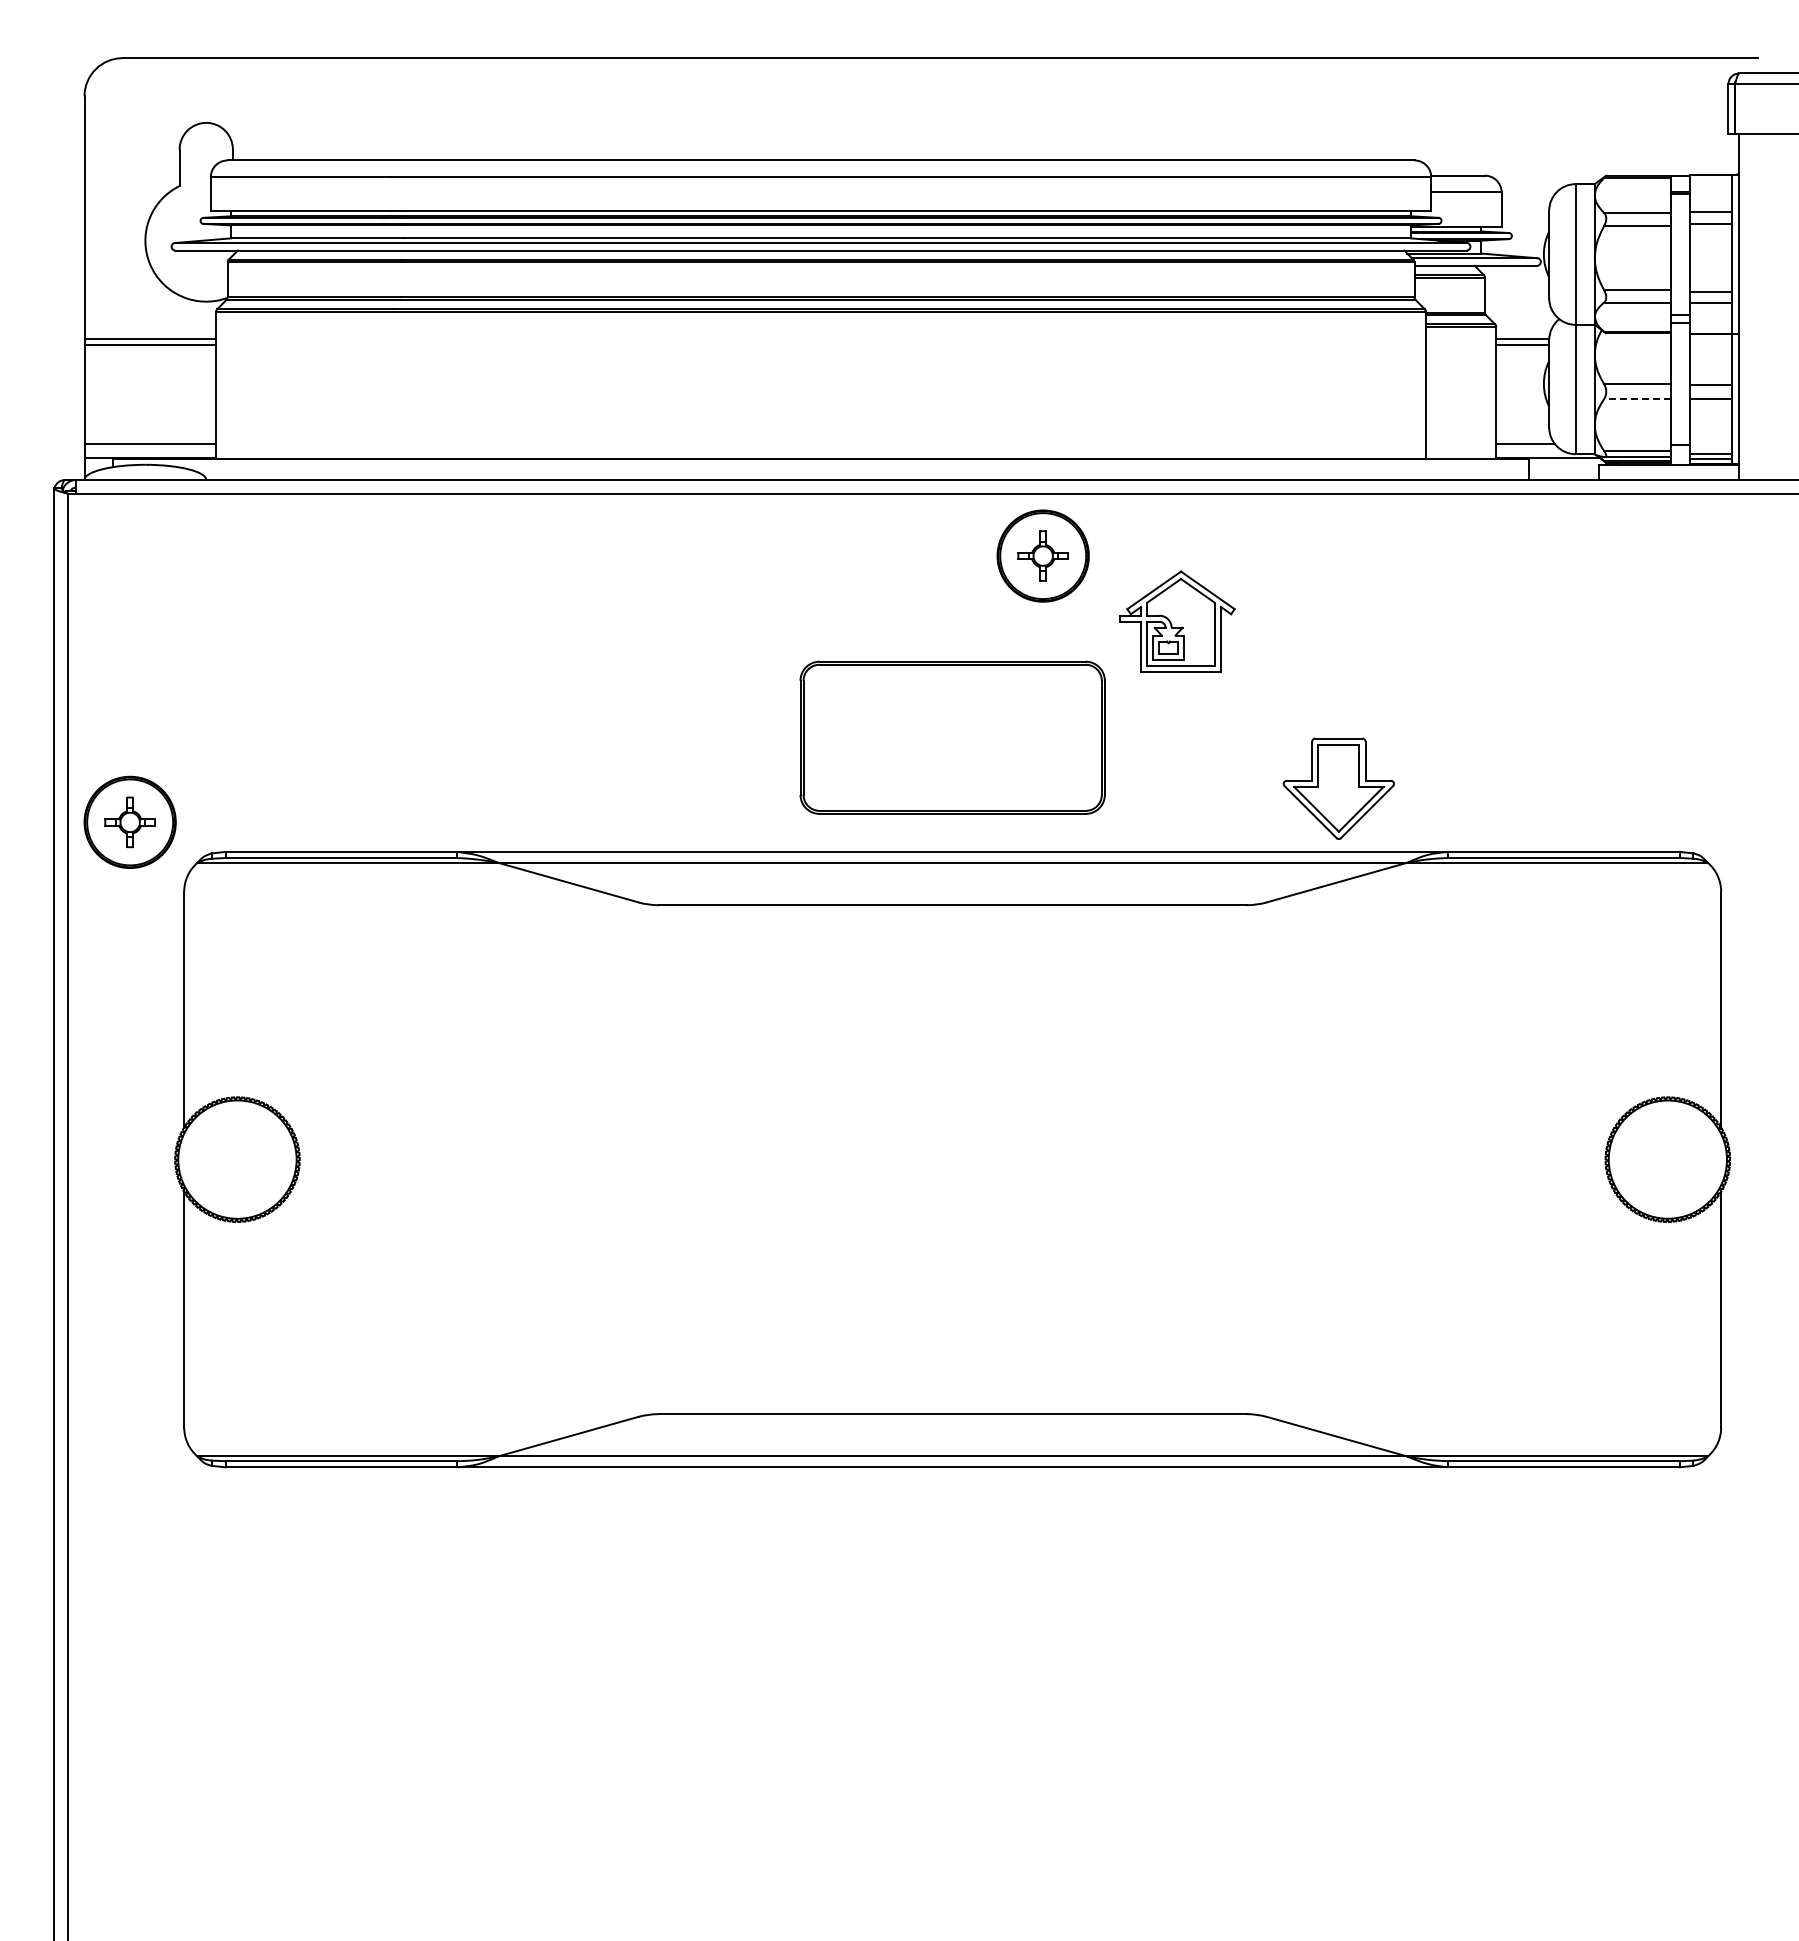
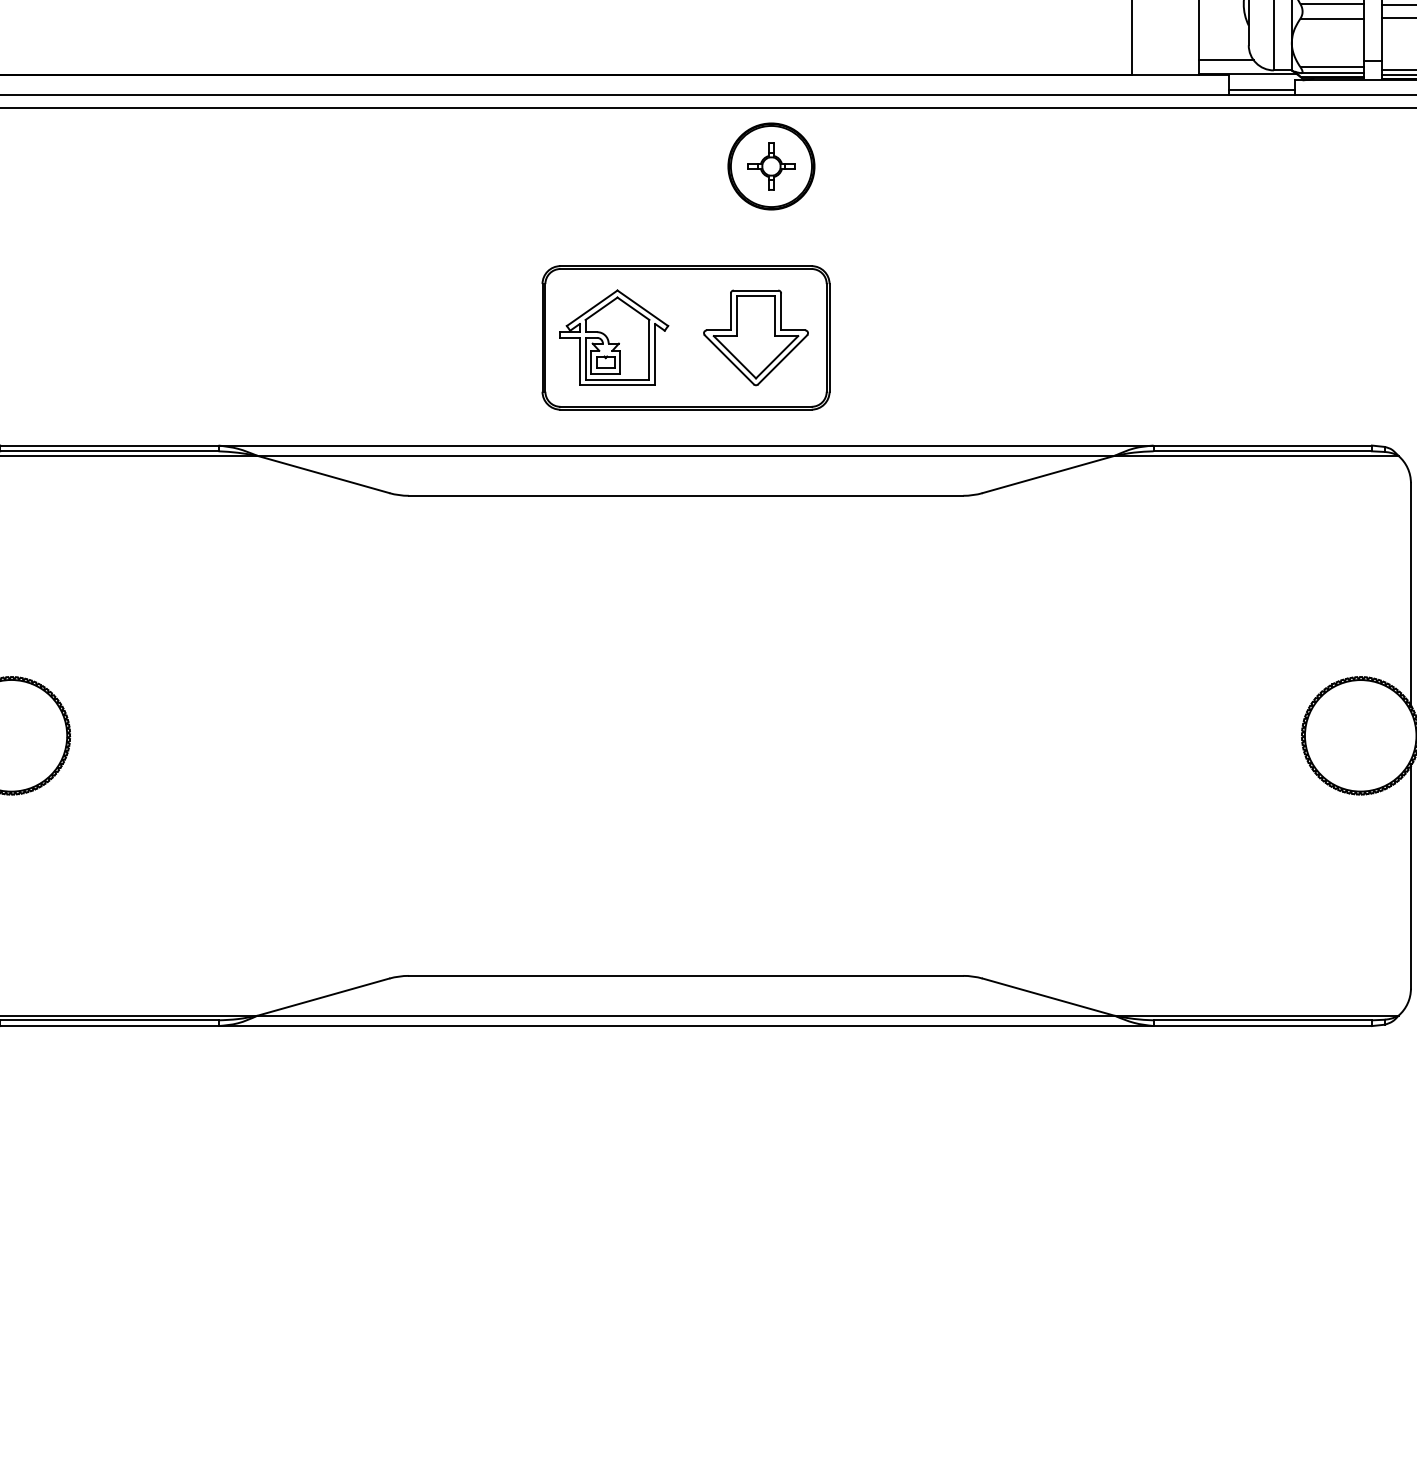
line: (1637, 399) -> (1332, 18), dashed -> solid
line: (1563, 474) -> (1262, 89), added
part: (1177, 621) -> (614, 337), moved
part: (1338, 788) -> (755, 337), moved

